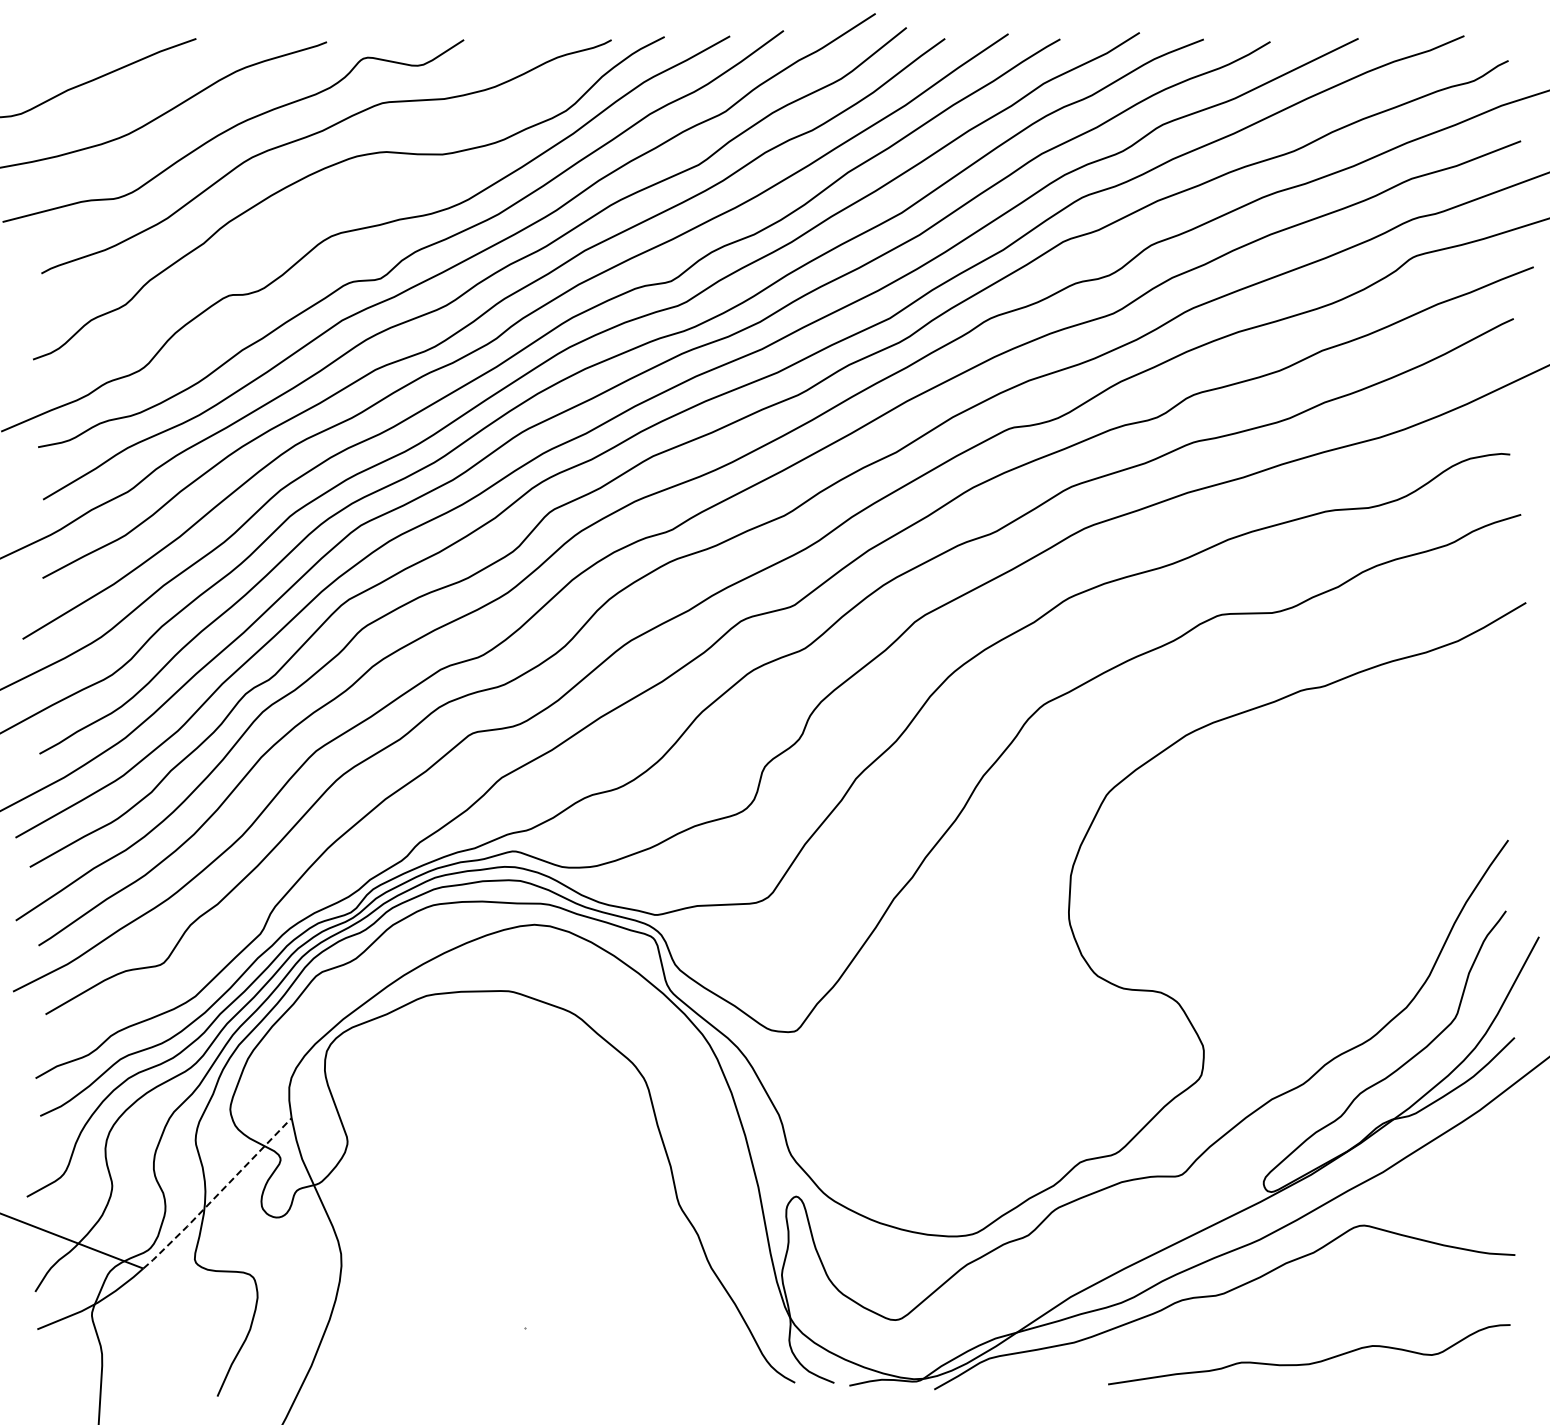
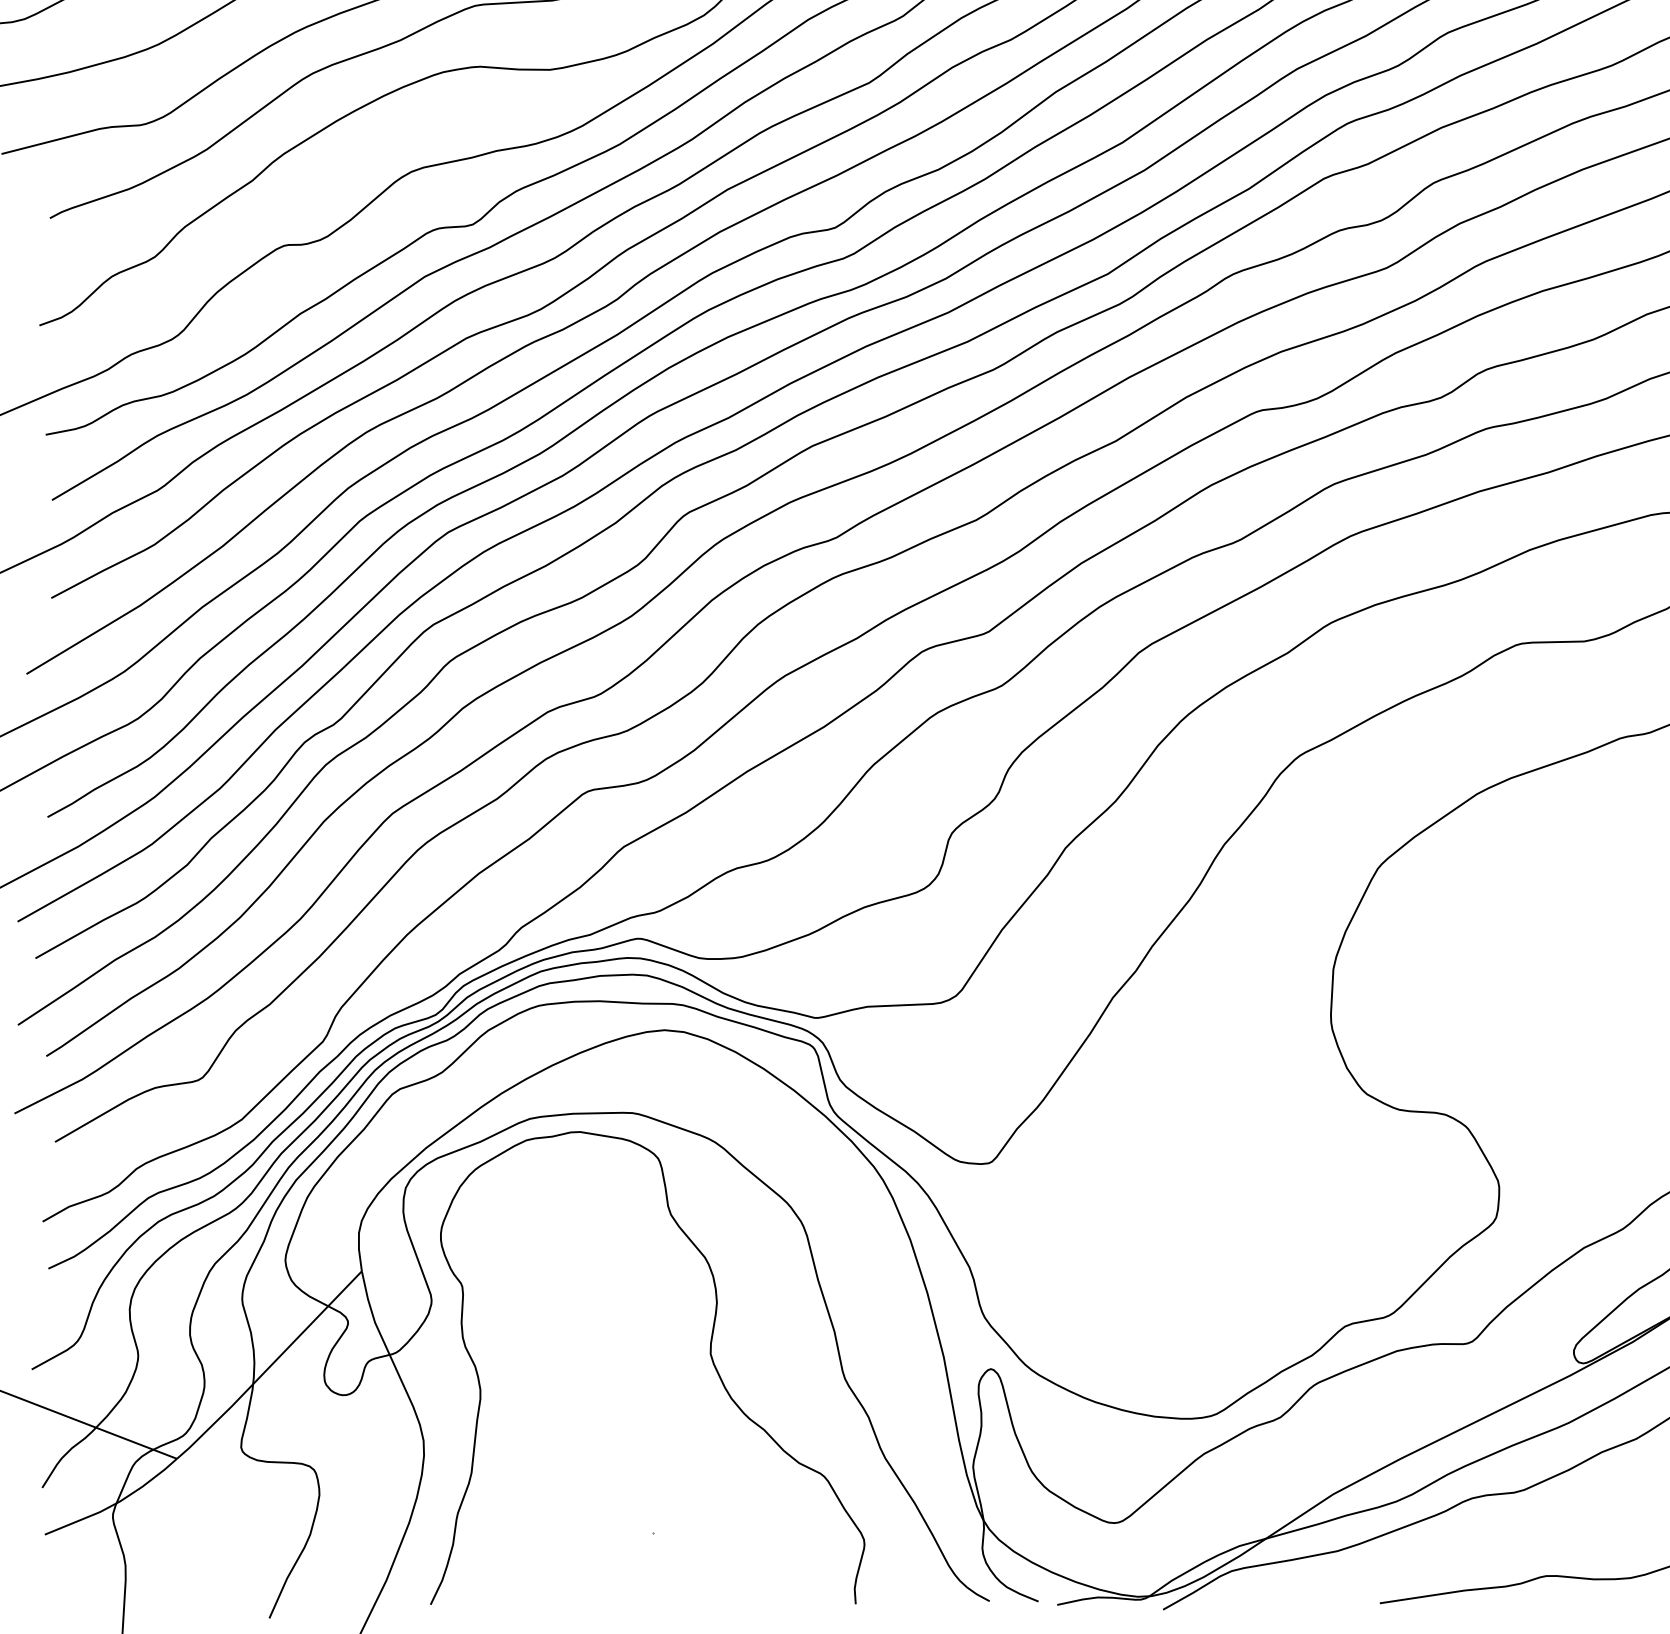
curve: (570, 1185) -> (709, 1355), added
line: (217, 1194) -> (269, 1366), dashed -> solid

